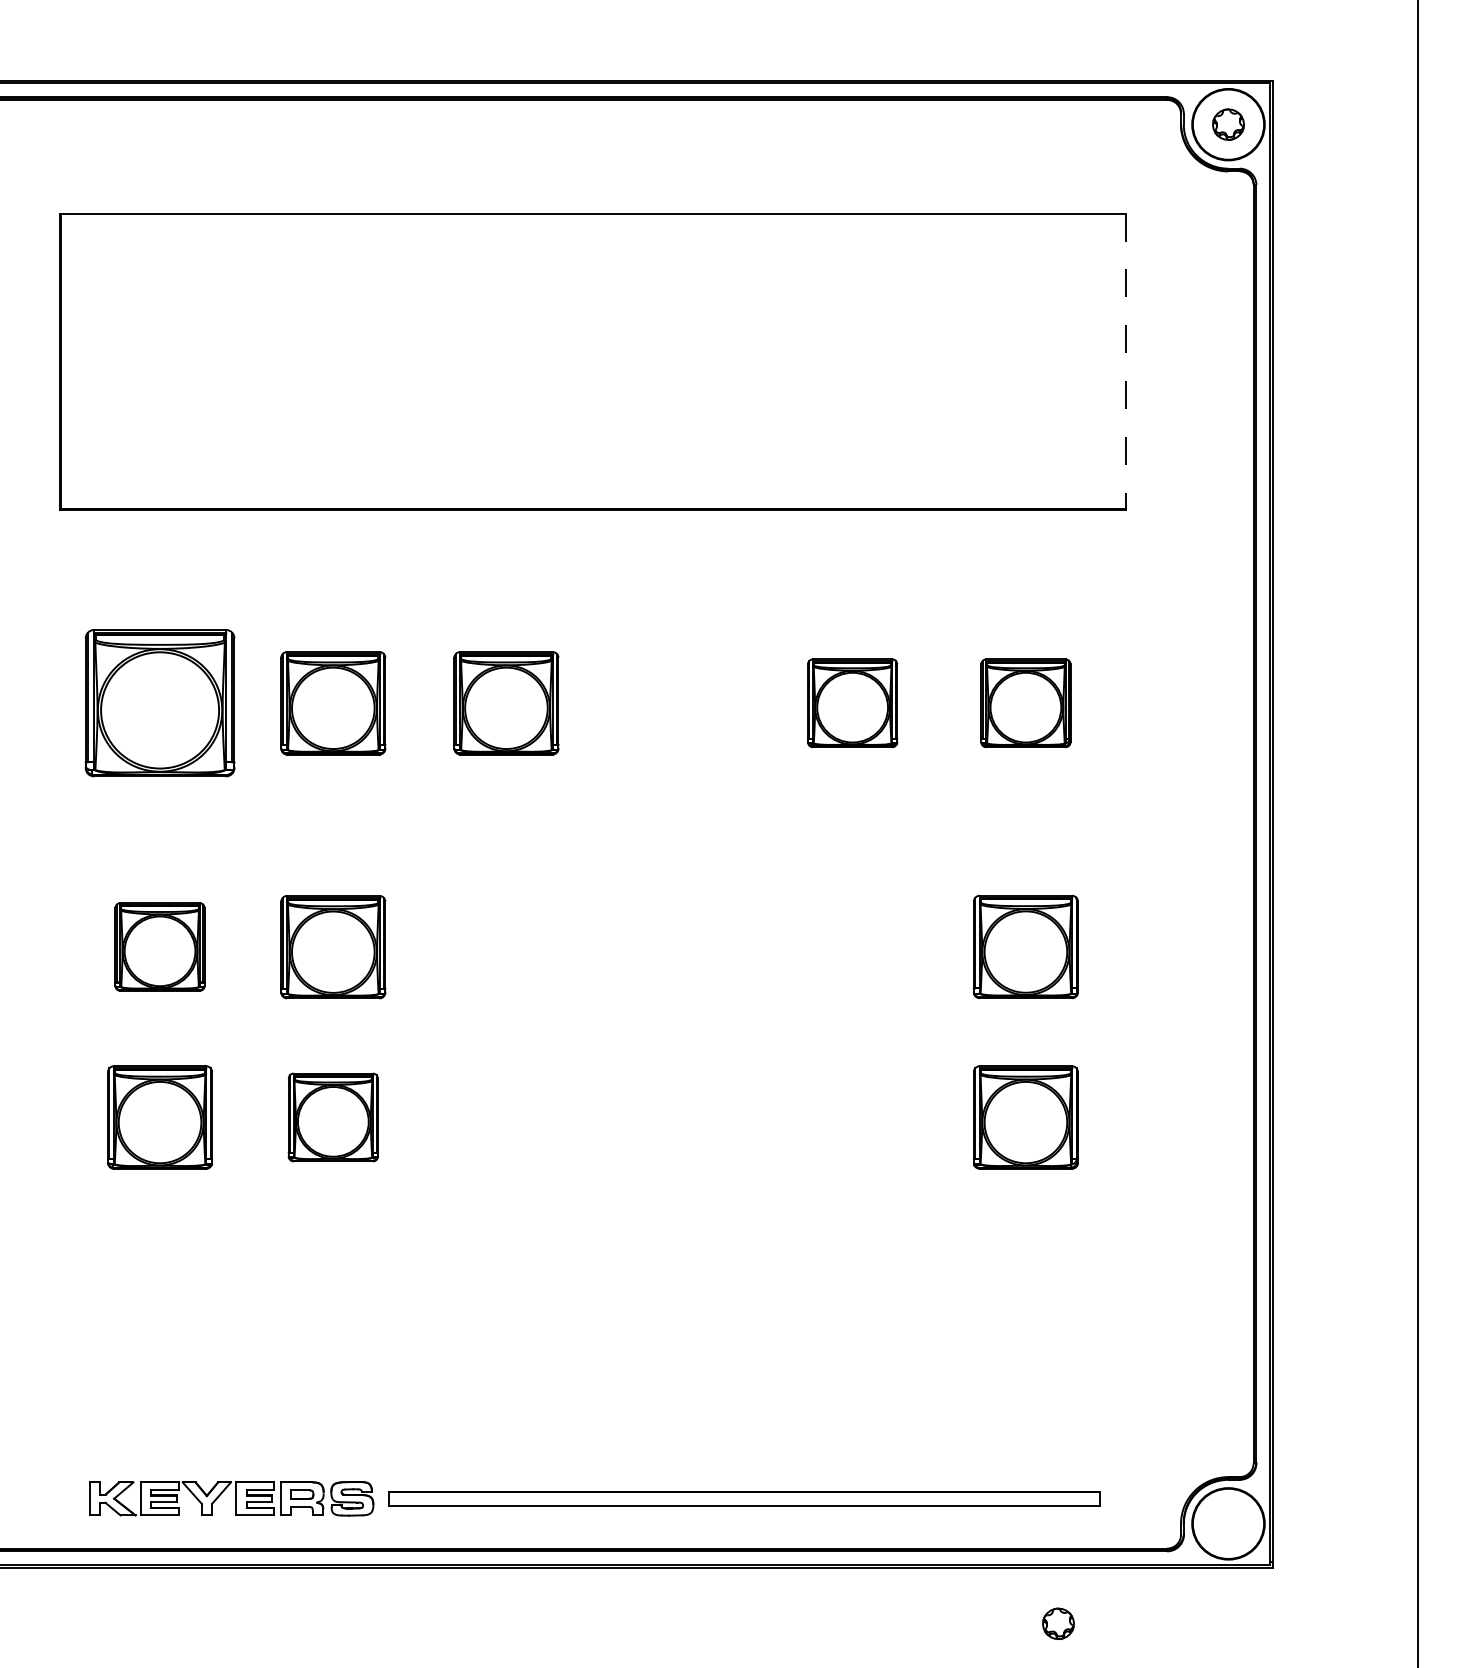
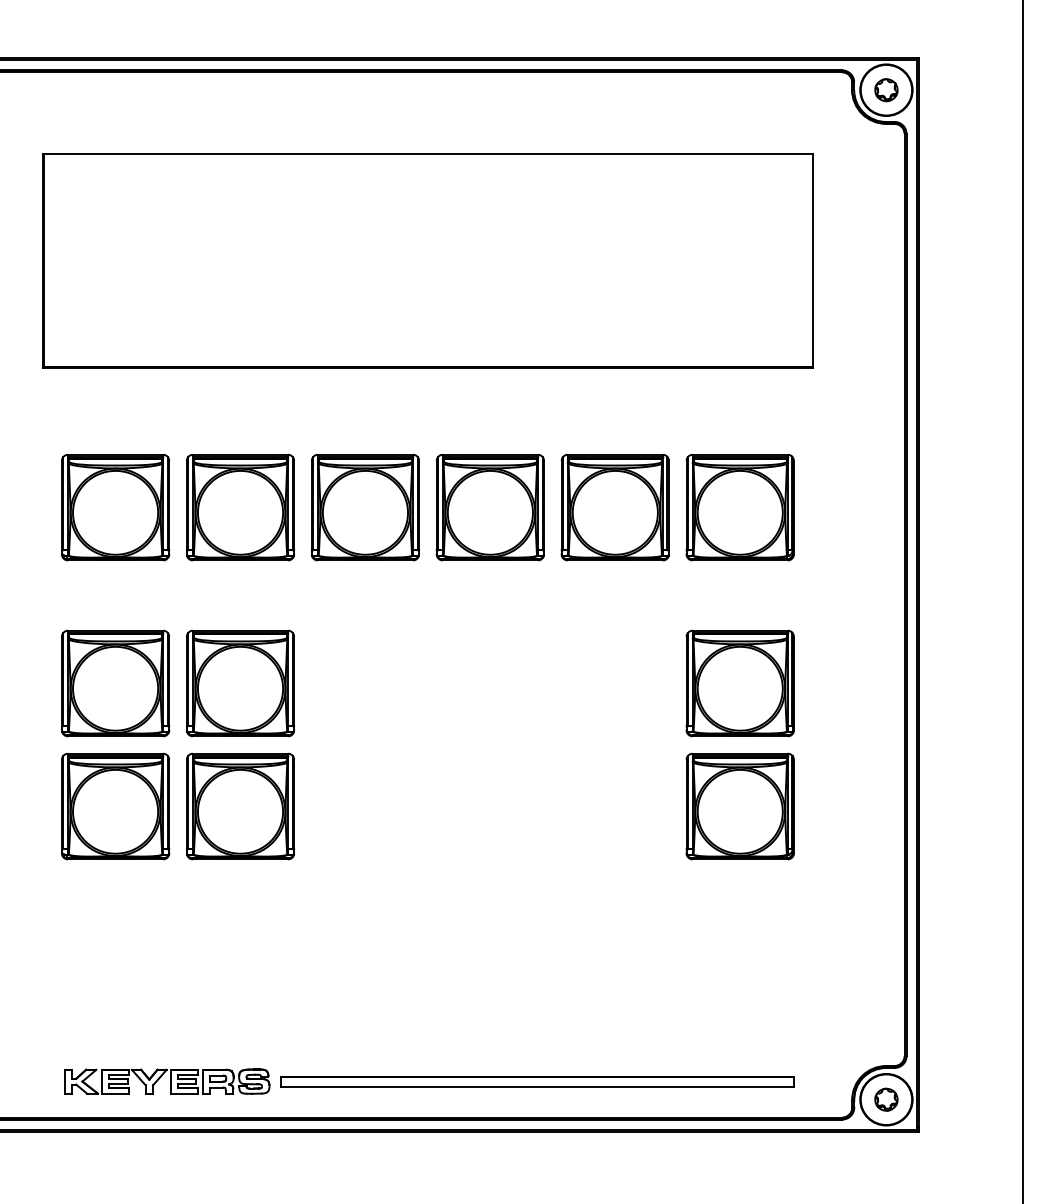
line: (1126, 362) -> (812, 261), dashed -> solid
part: (333, 703) -> (240, 507), size x1.43
part: (506, 703) -> (365, 507), size x1.43
part: (679, 703) -> (490, 507), added
part: (852, 703) -> (615, 507), size x1.67
part: (1025, 703) -> (739, 507), size x1.67
part: (159, 946) -> (115, 683), size x1.67
part: (1025, 946) -> (739, 683), size x1.43
part: (333, 947) -> (240, 683), size x1.43
part: (159, 1117) -> (115, 806), size x1.43
part: (333, 1117) -> (240, 806), size x1.67
part: (1025, 1117) -> (739, 806), size x1.43
part: (1058, 1623) -> (886, 1099), moved

